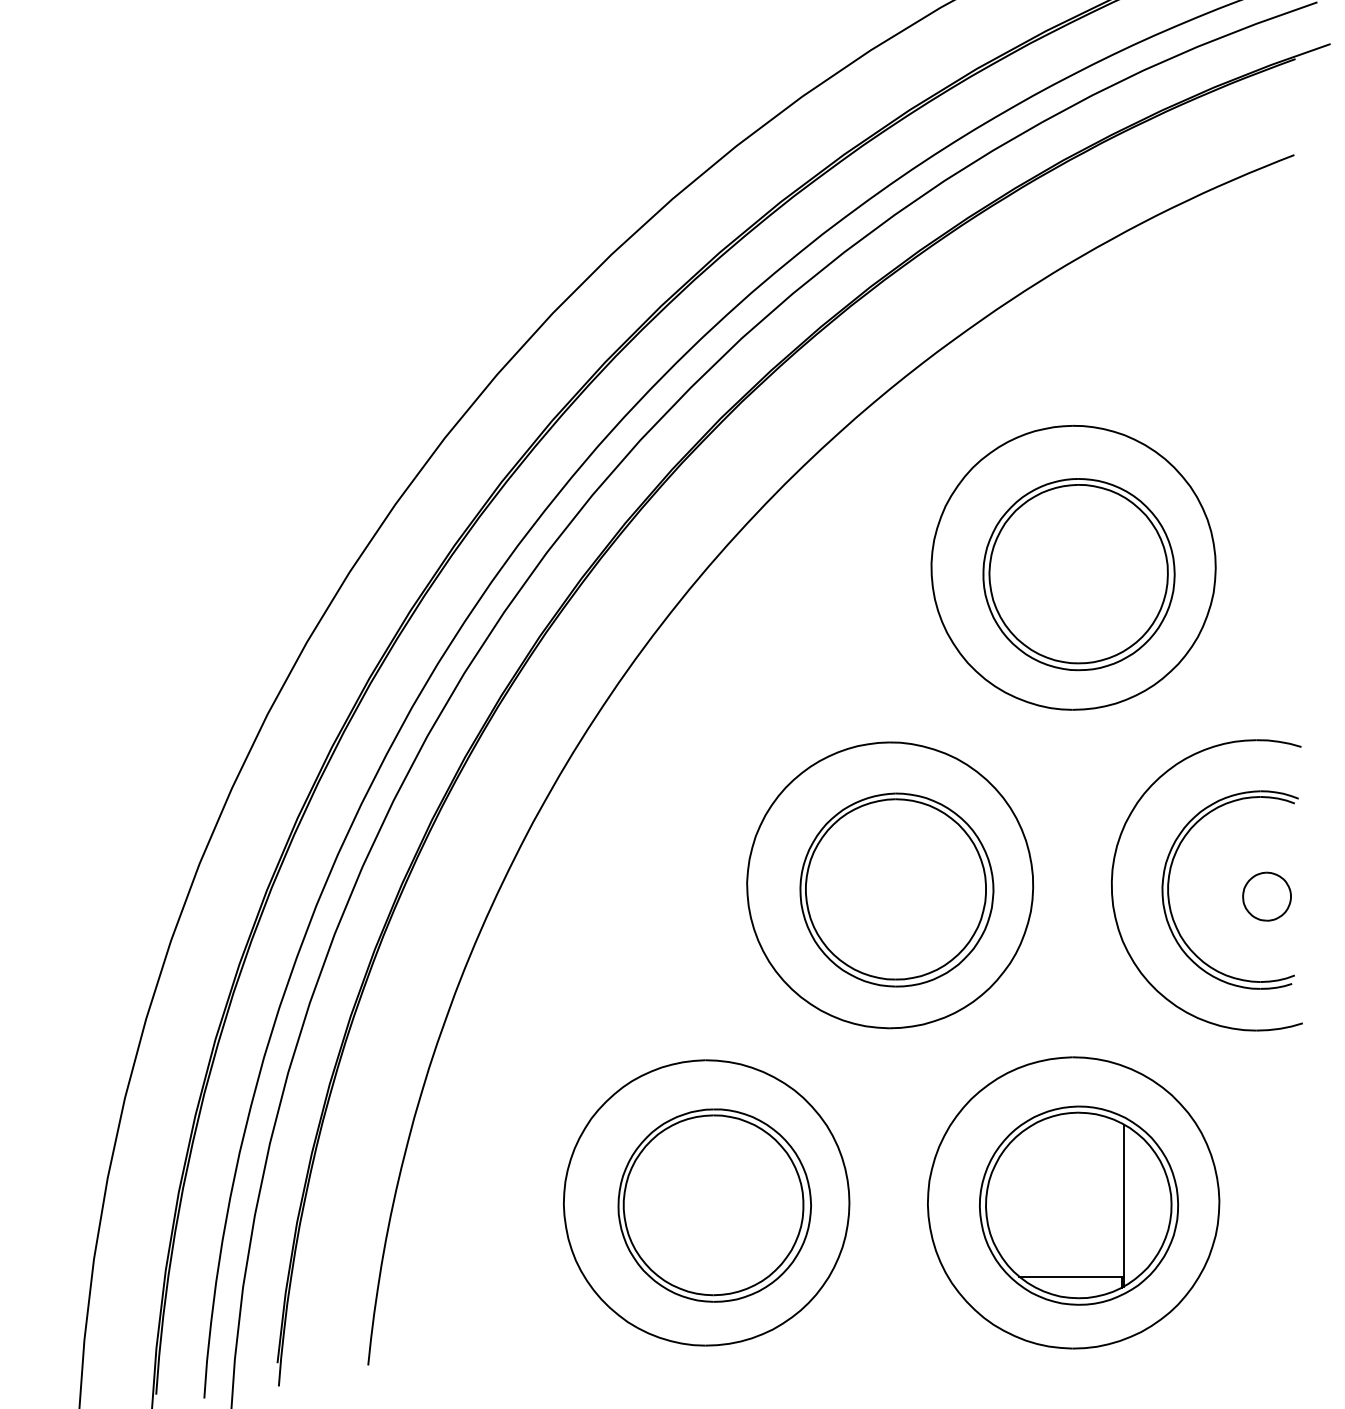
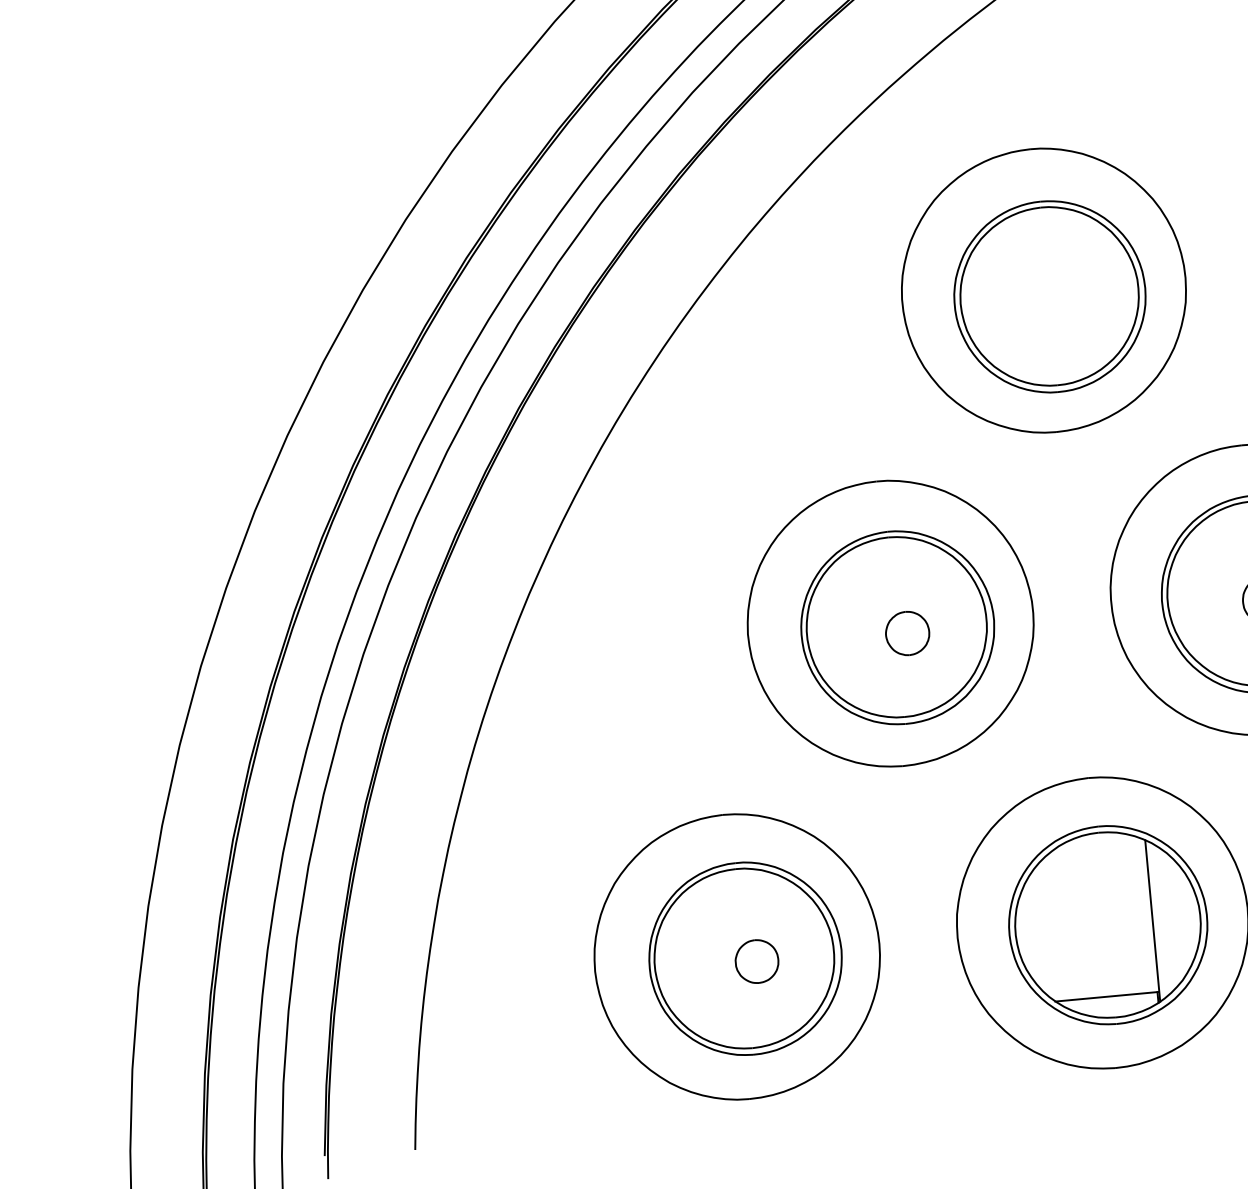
part: (905, 896) -> (906, 633), added
part: (725, 1209) -> (756, 961), added

